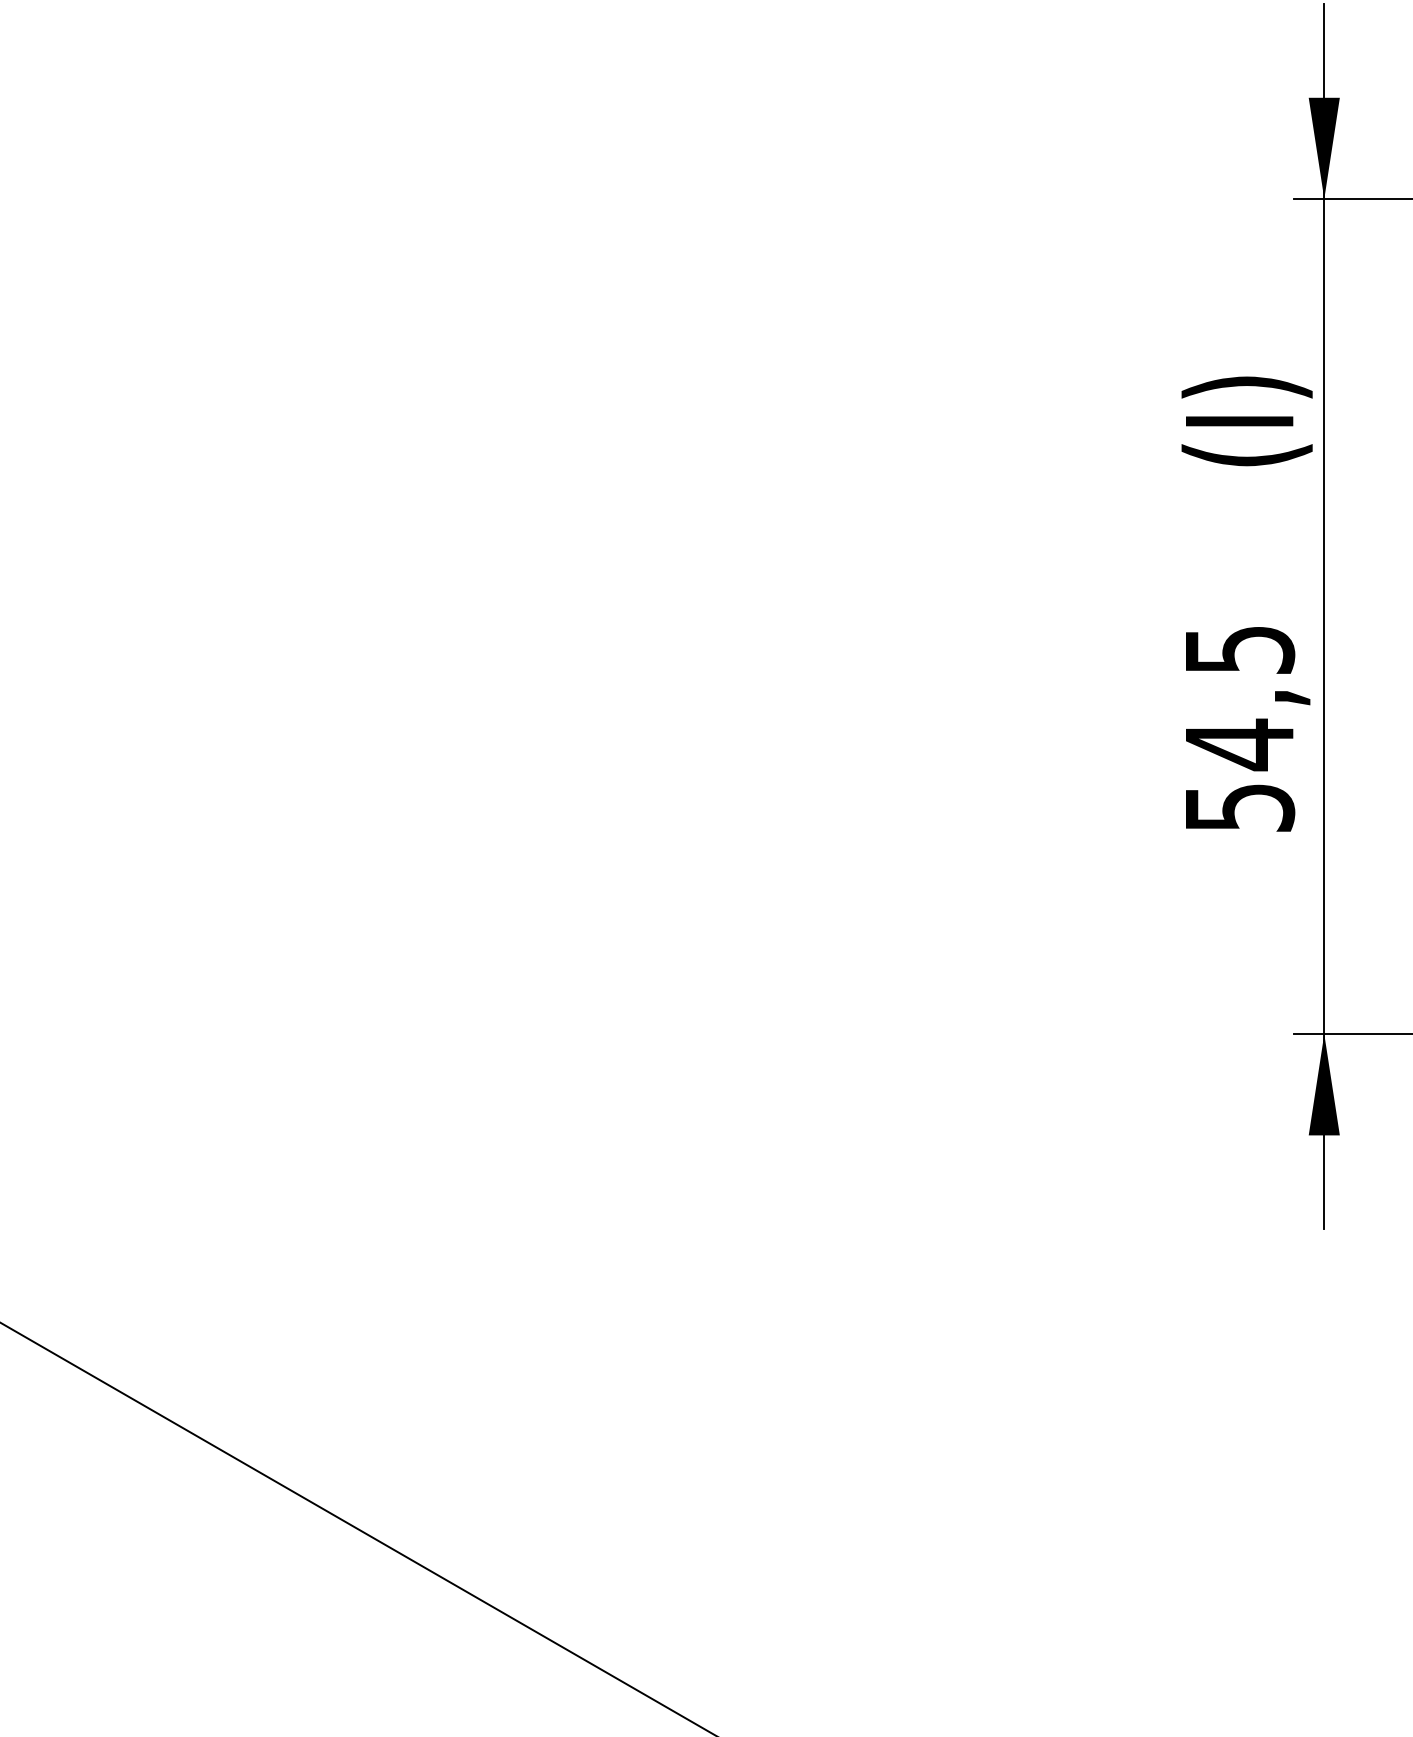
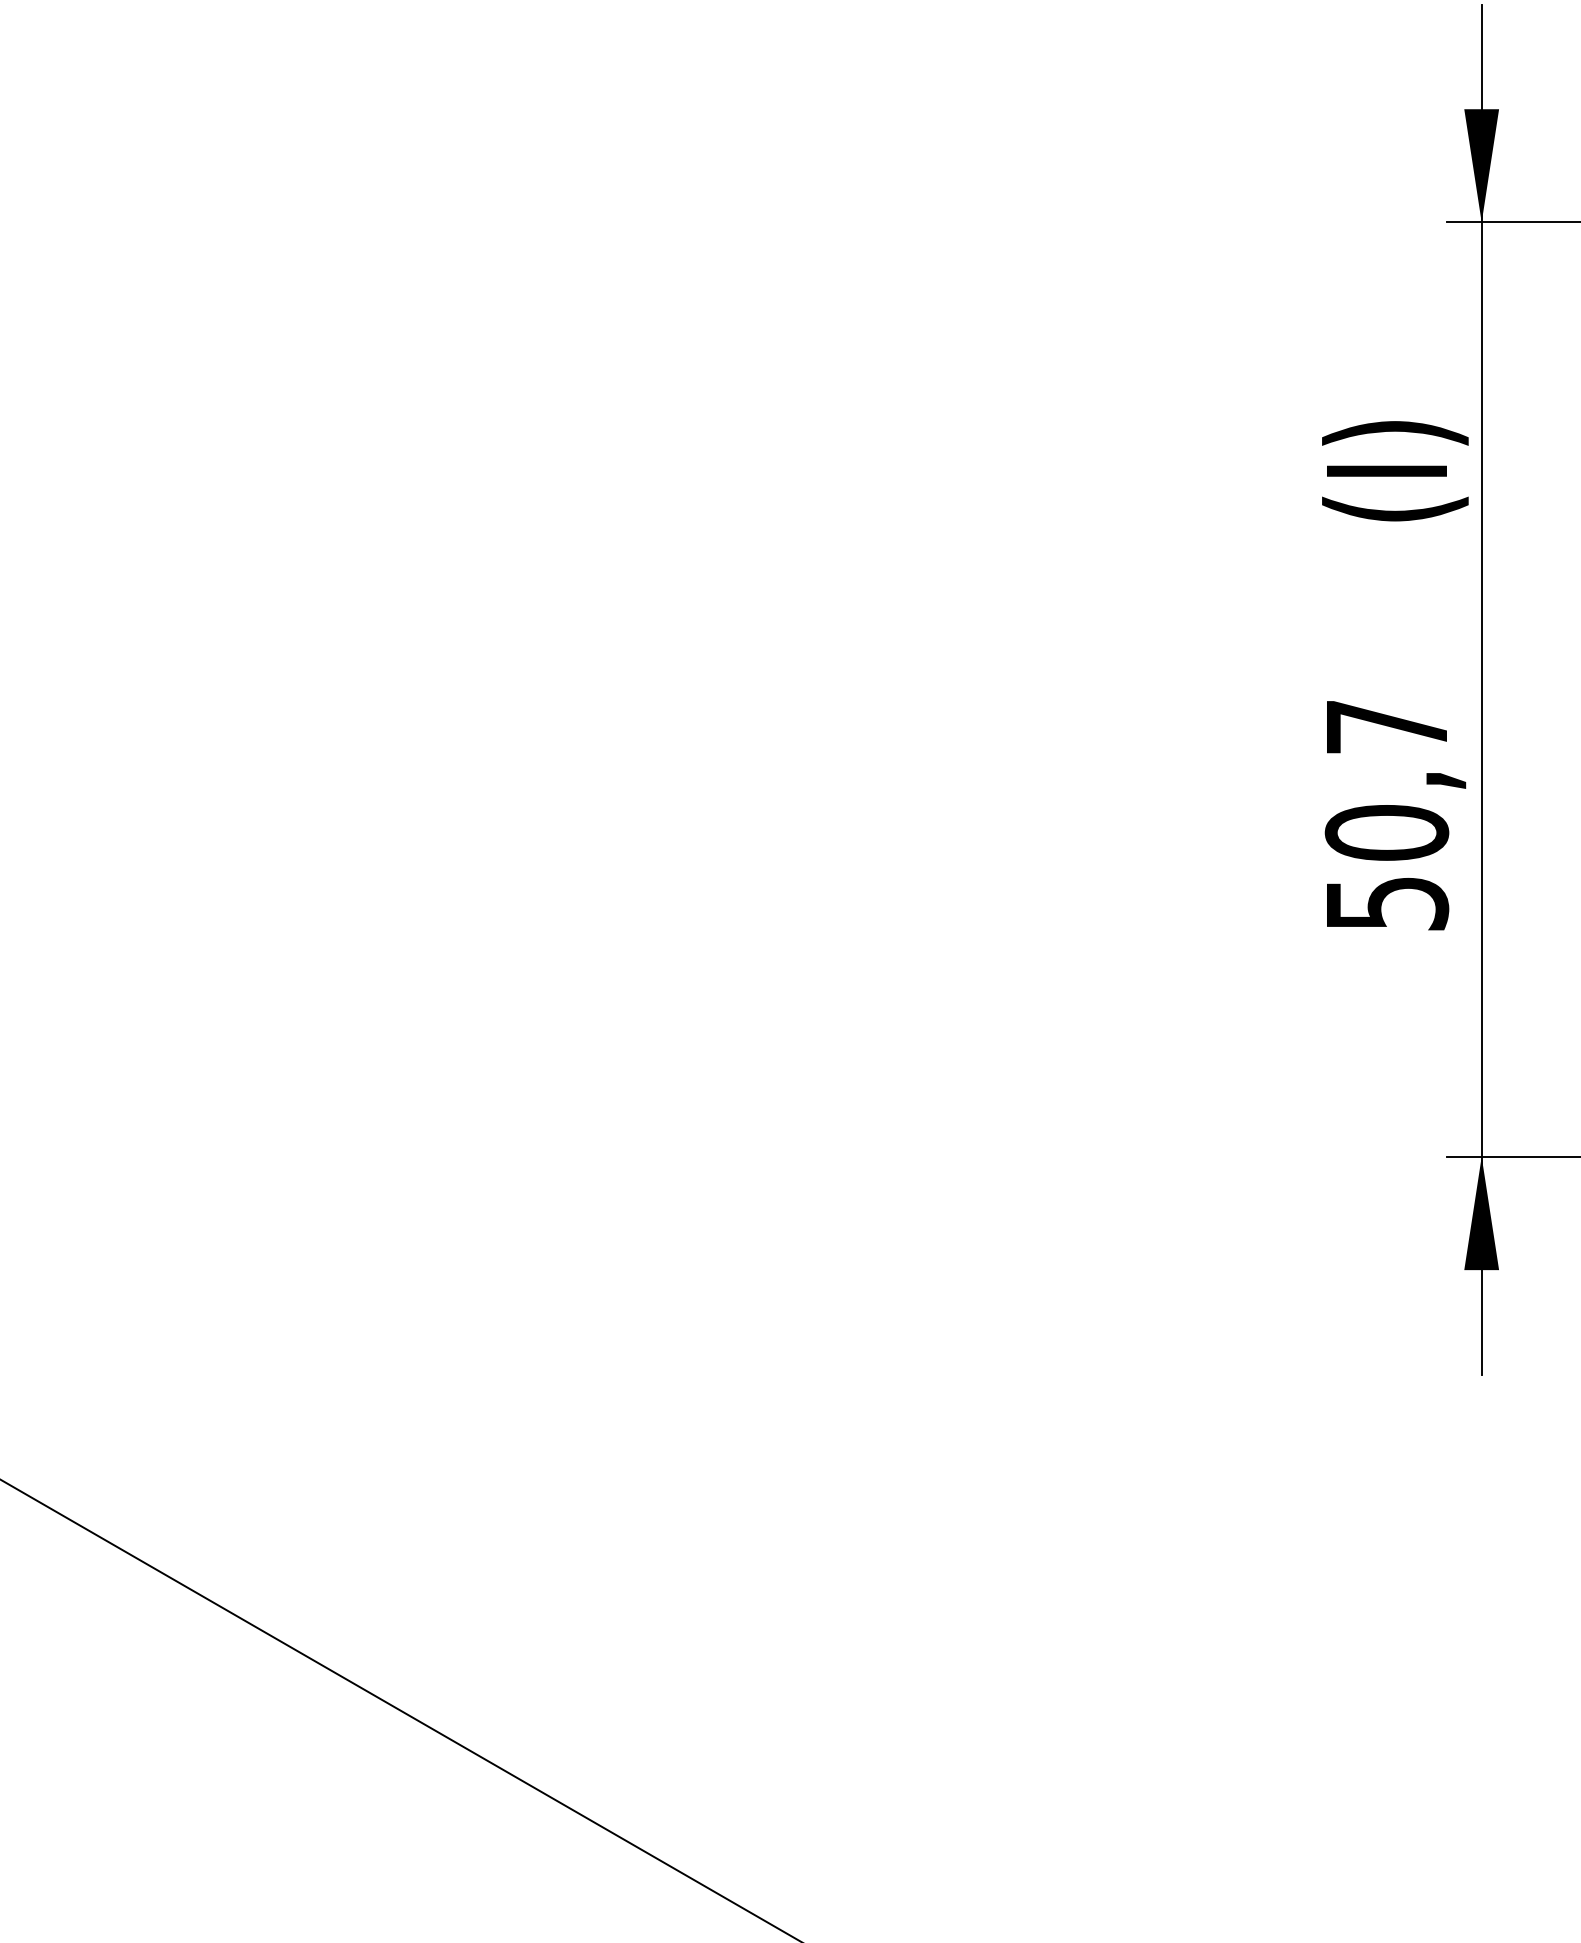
text: (1239, 698) -> (1386, 781), 54,5 -> 50,7

